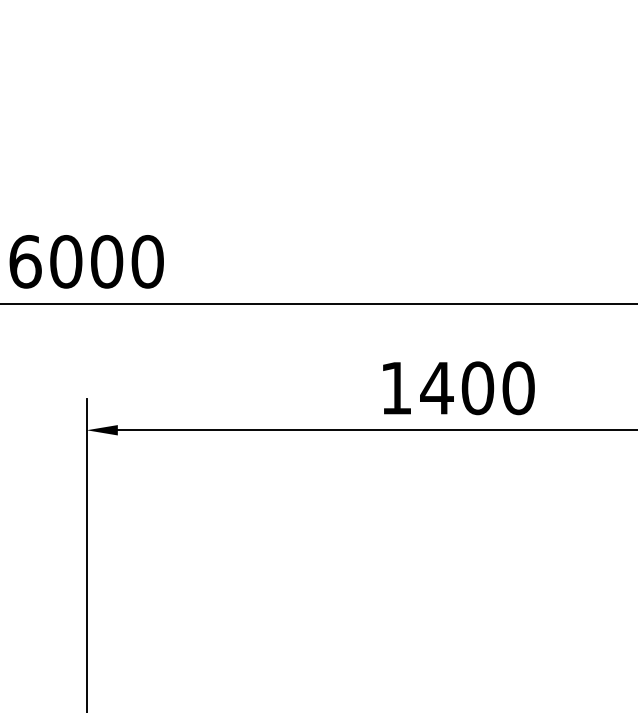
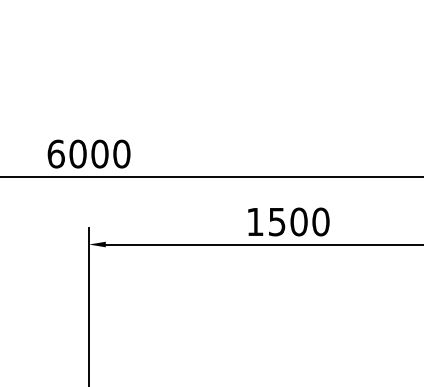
text: (437, 389) -> (277, 222), 1400 -> 1500

